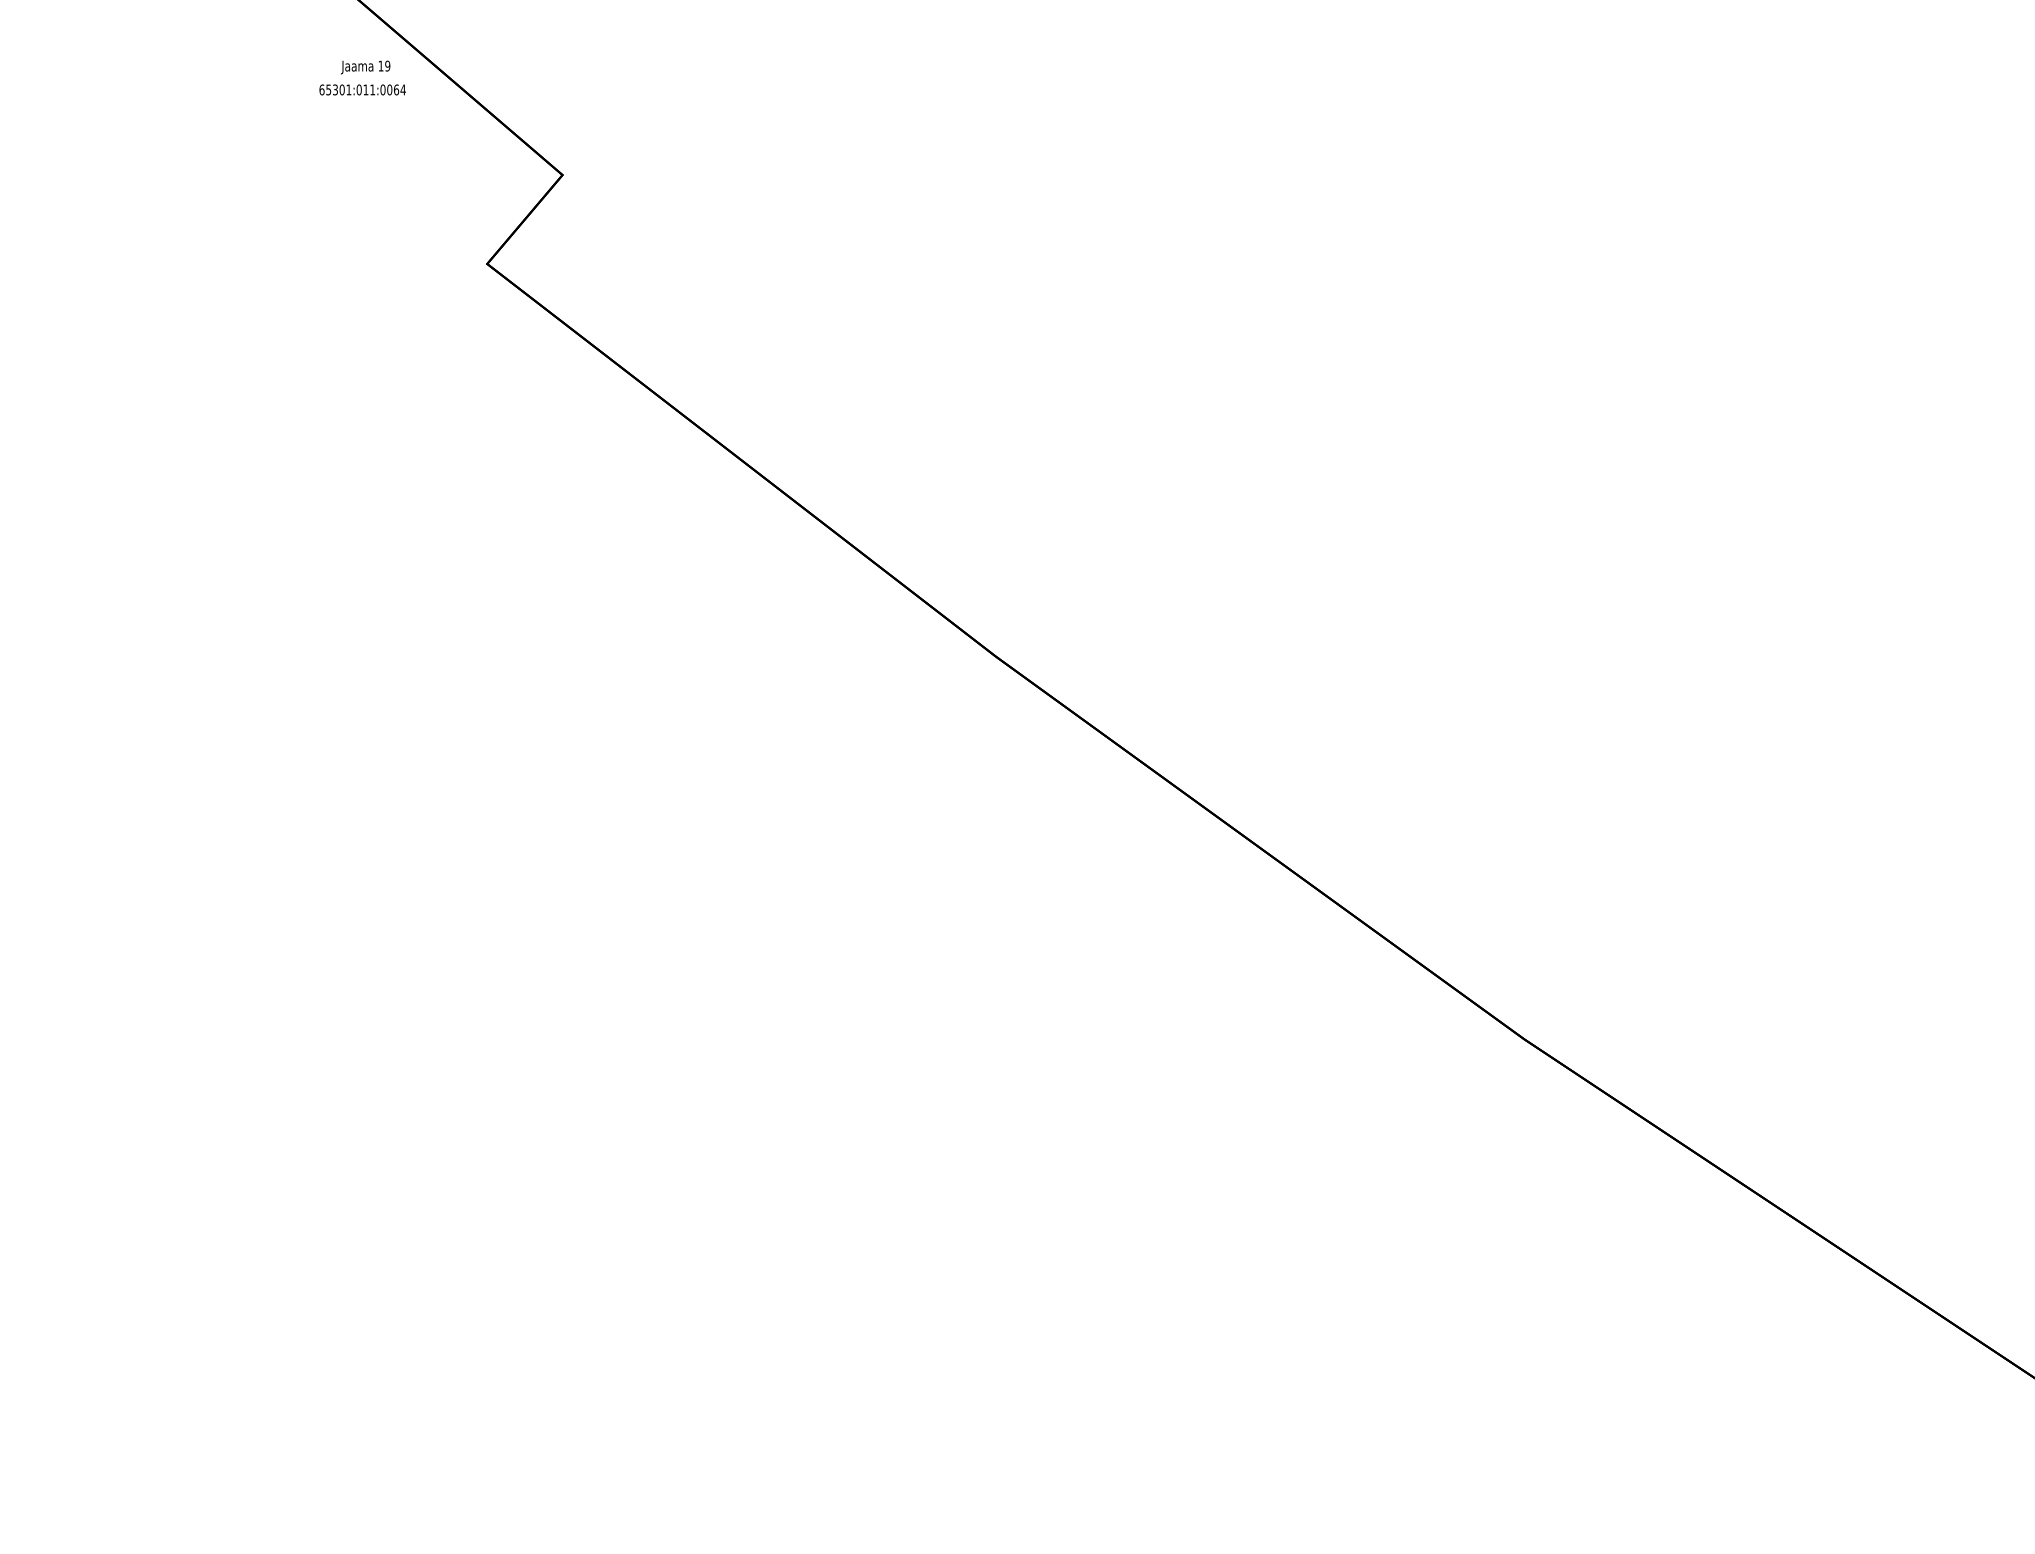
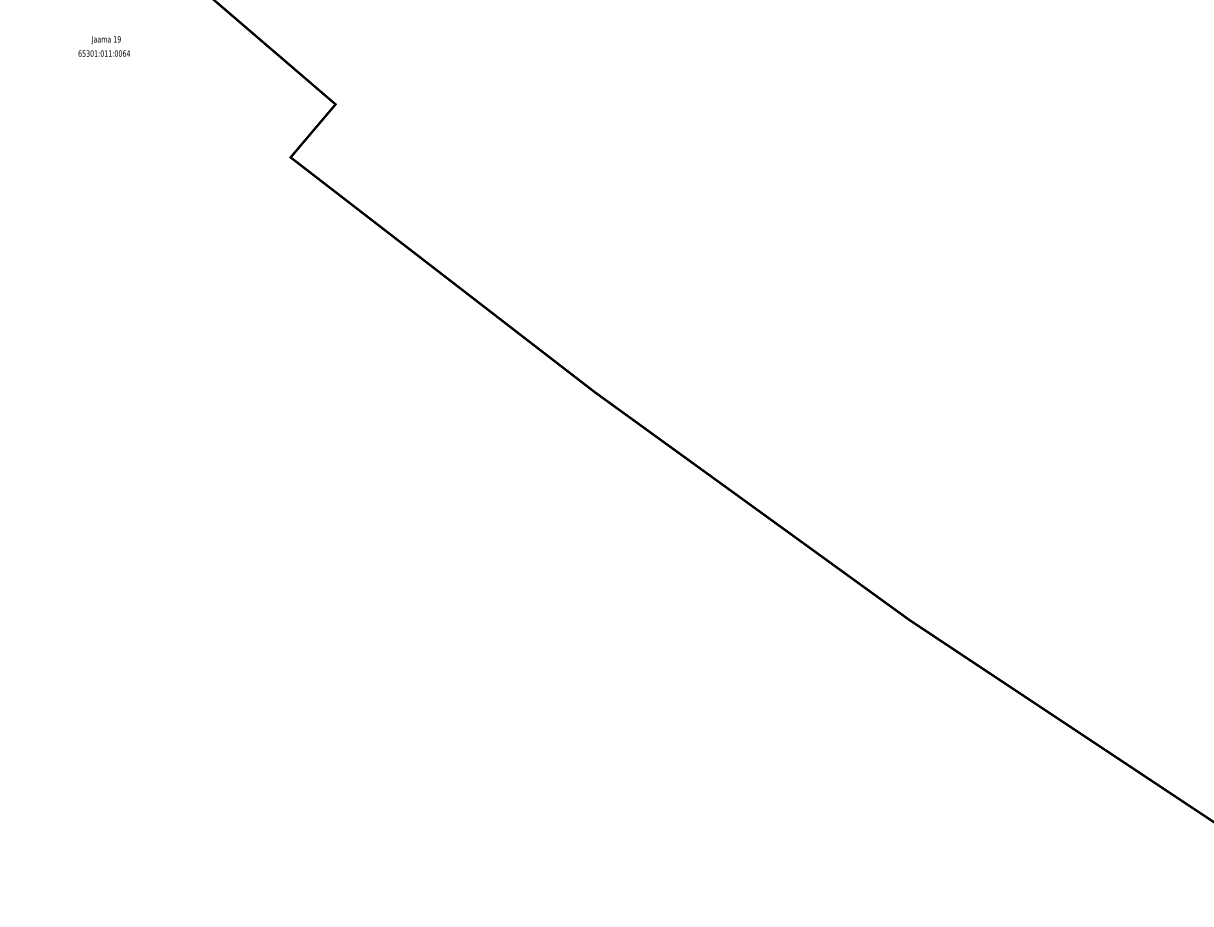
text: (361, 78) -> (103, 46), moved

